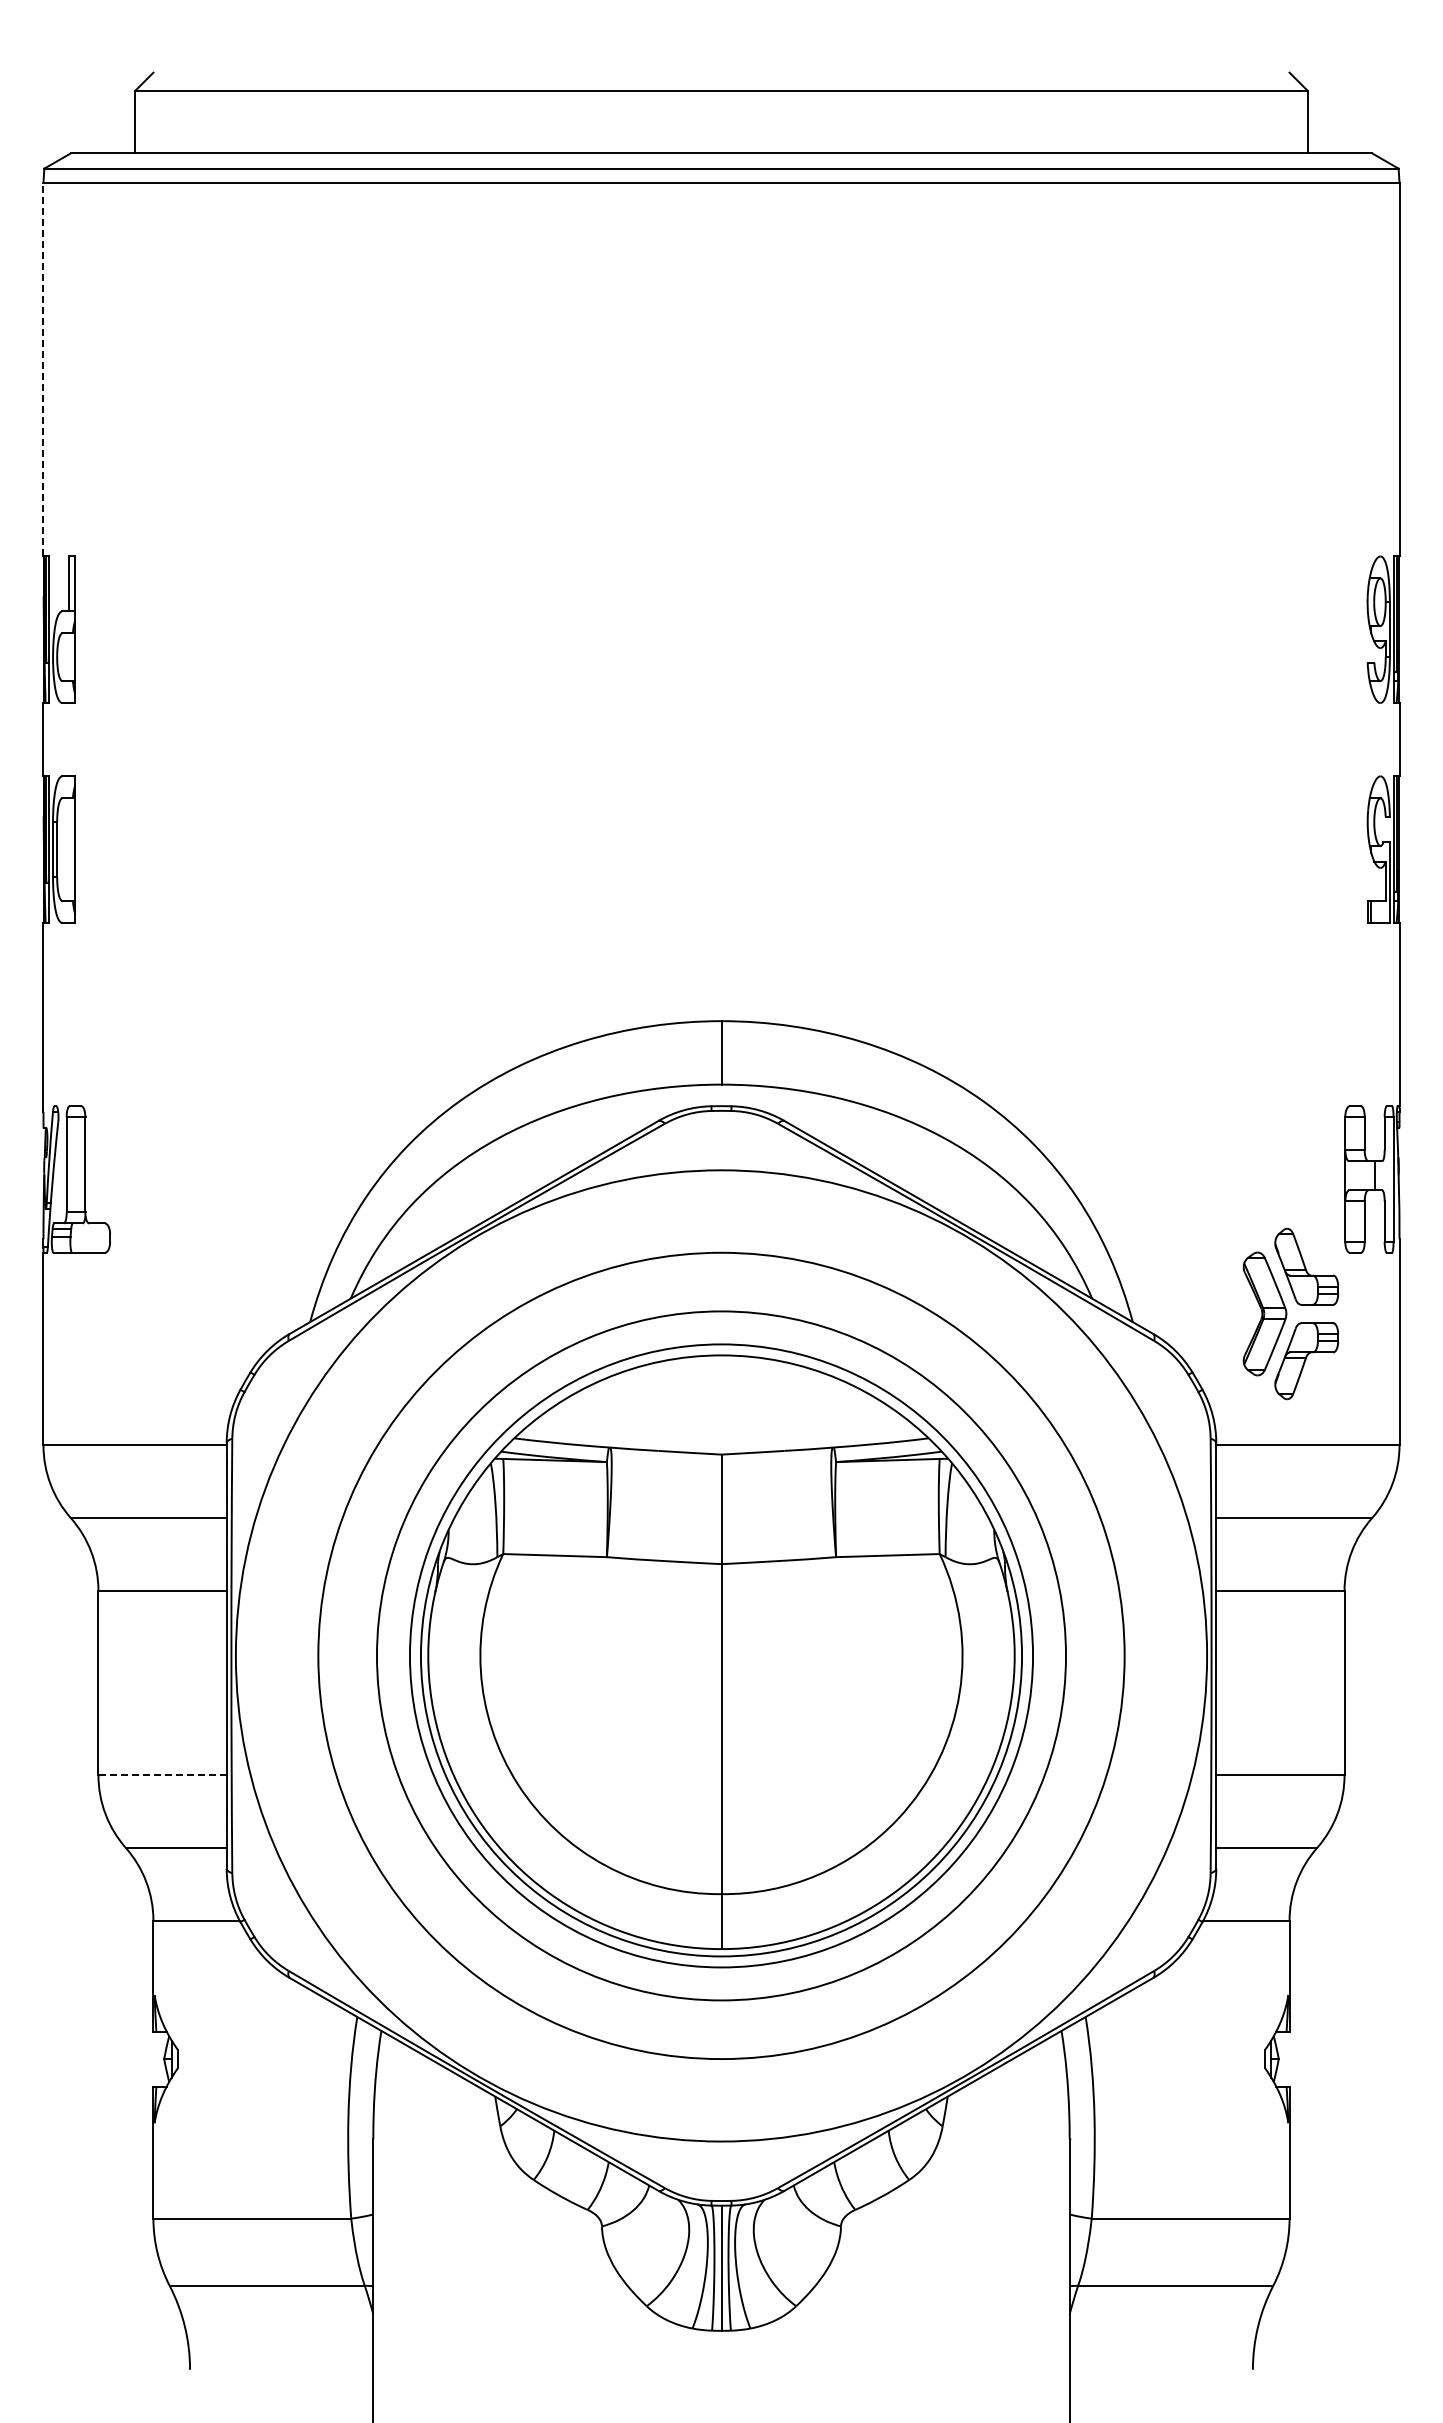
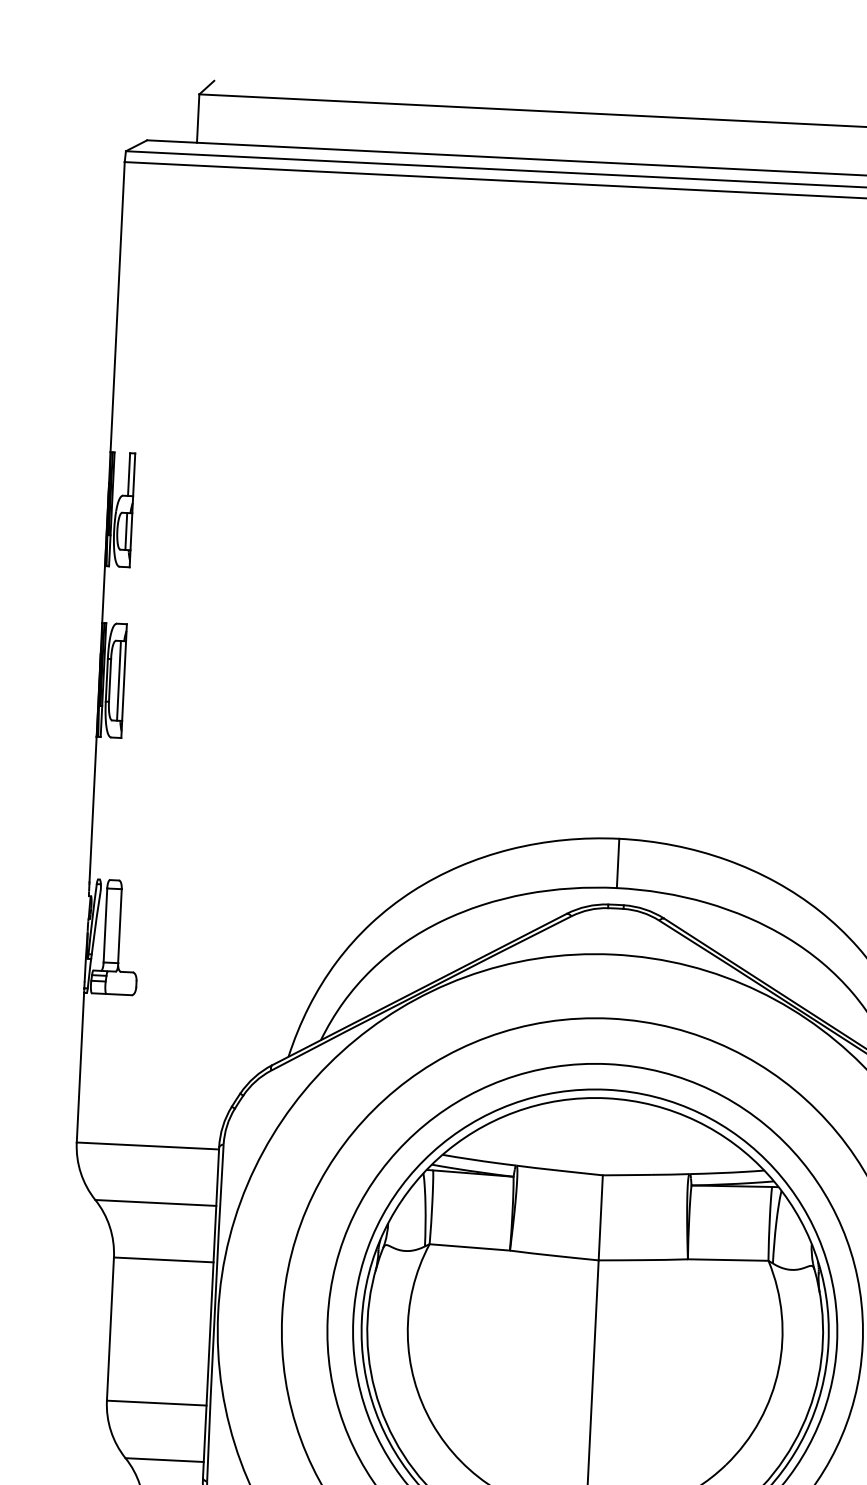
line: (43, 369) -> (117, 307), dashed -> solid
line: (68, 657) -> (126, 531), added
line: (68, 849) -> (118, 680), added
line: (162, 1775) -> (156, 1403), dashed -> solid

